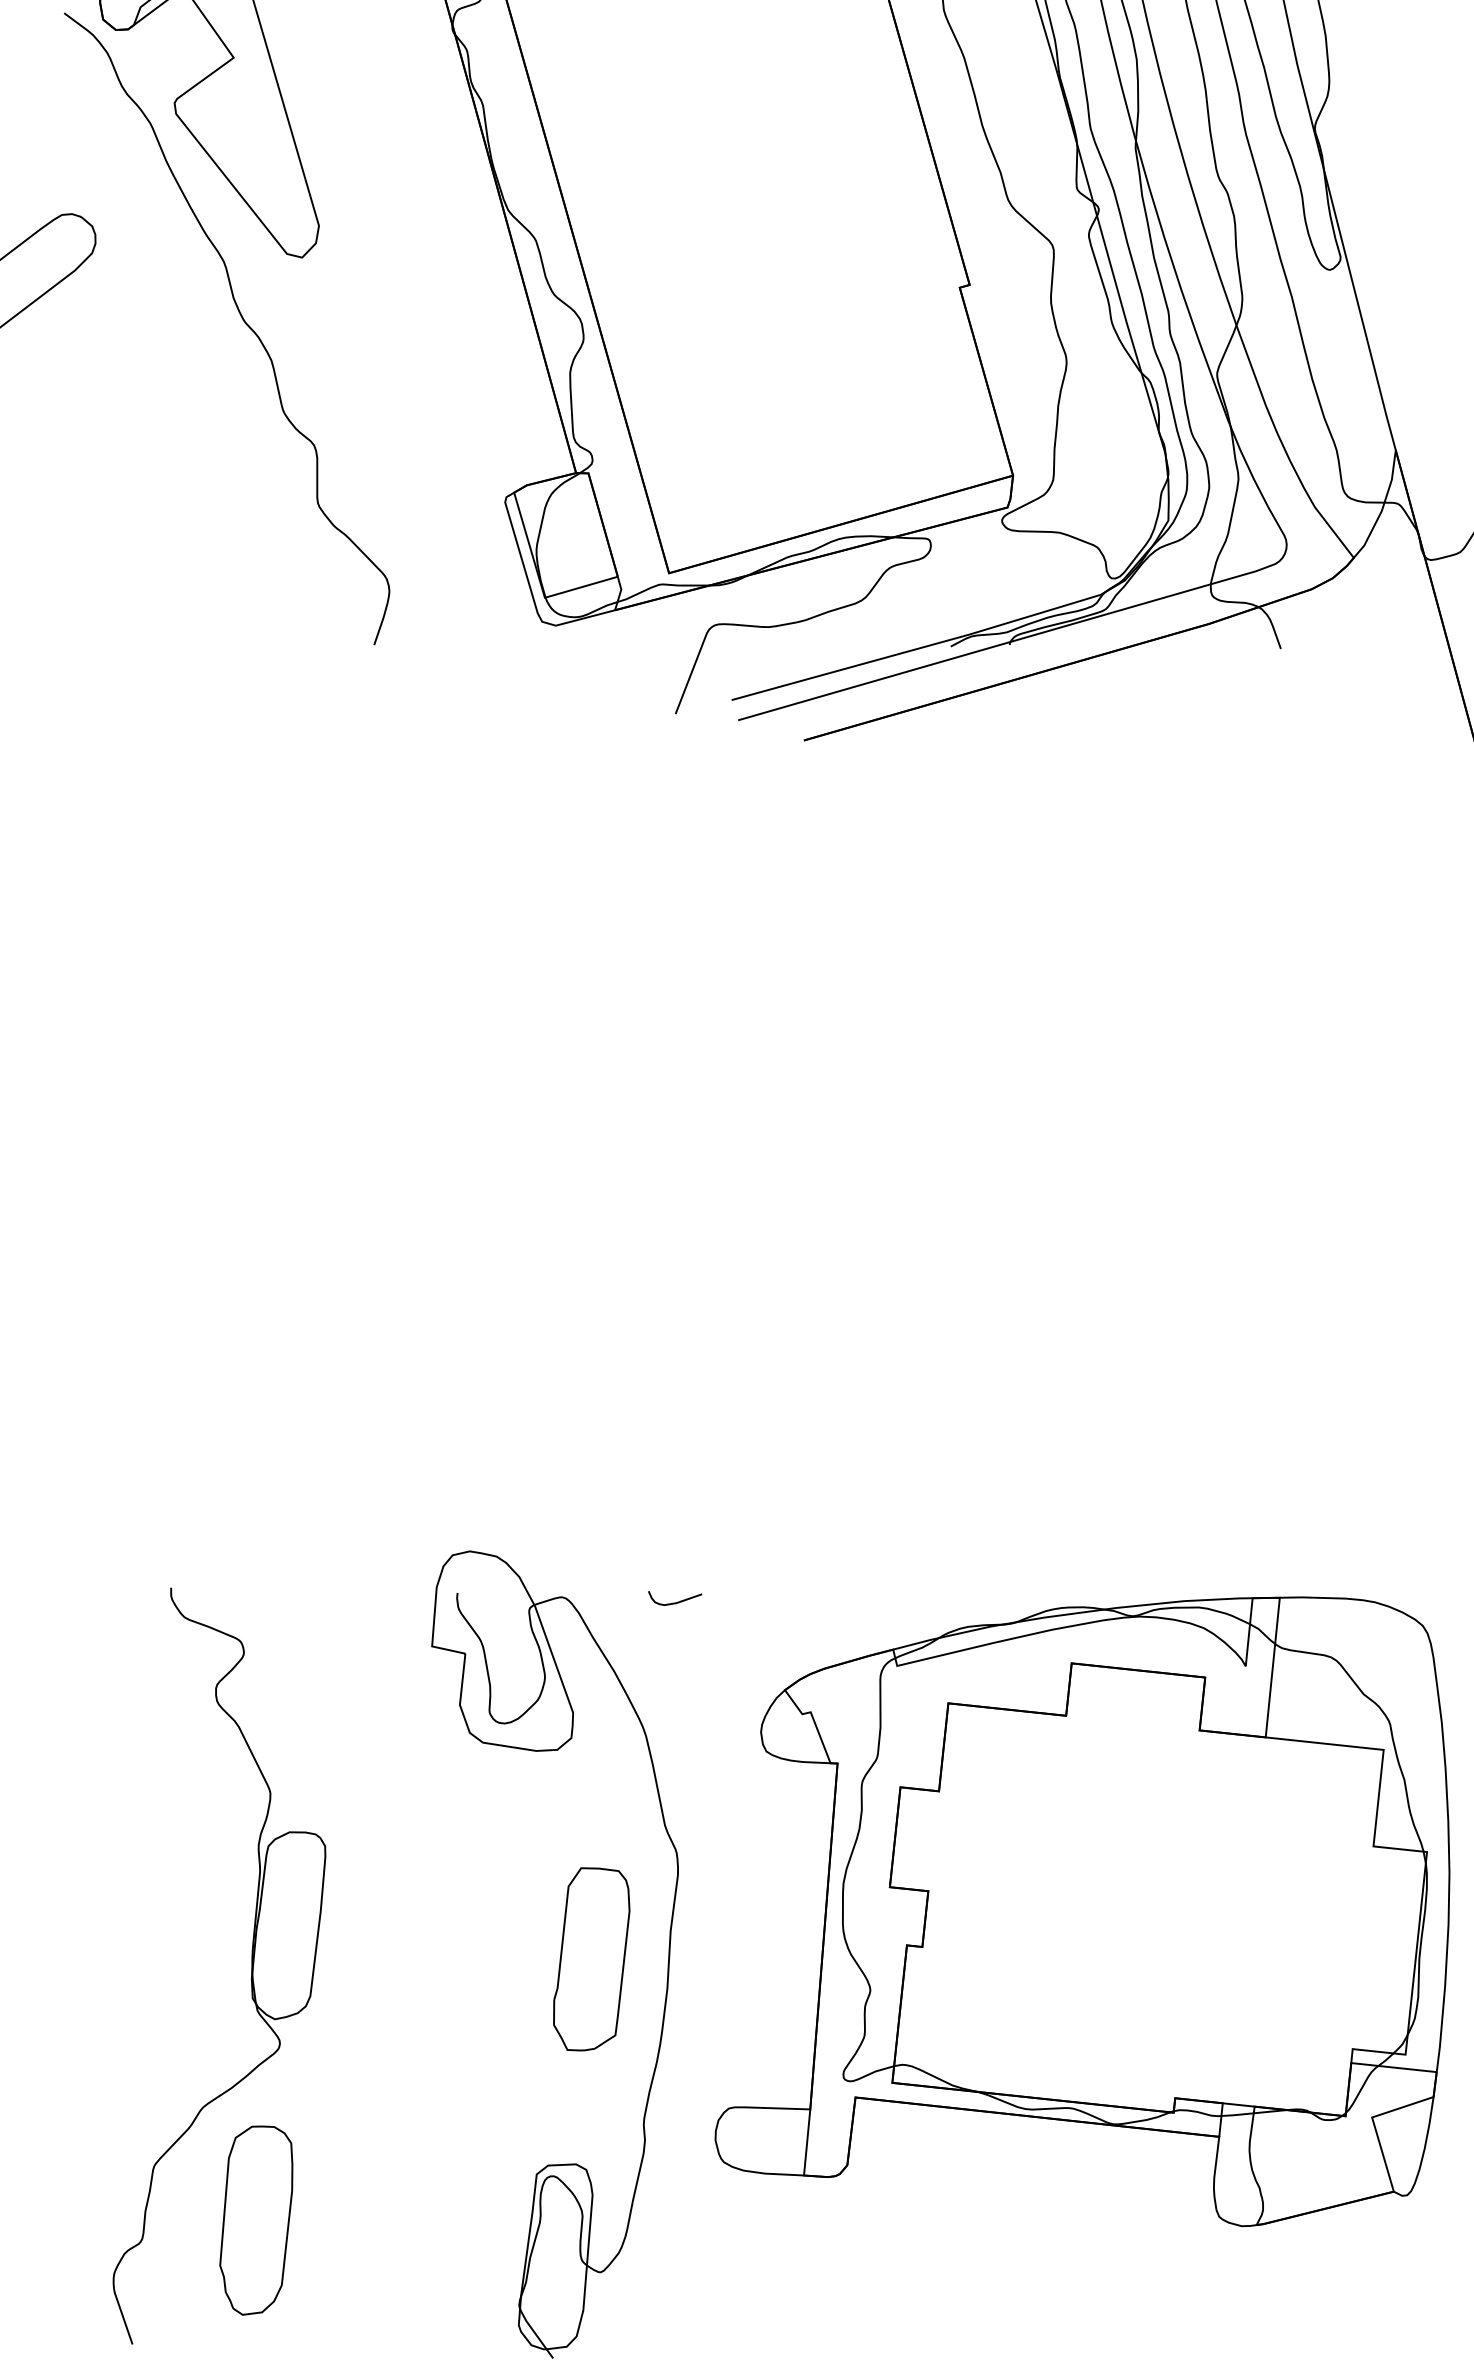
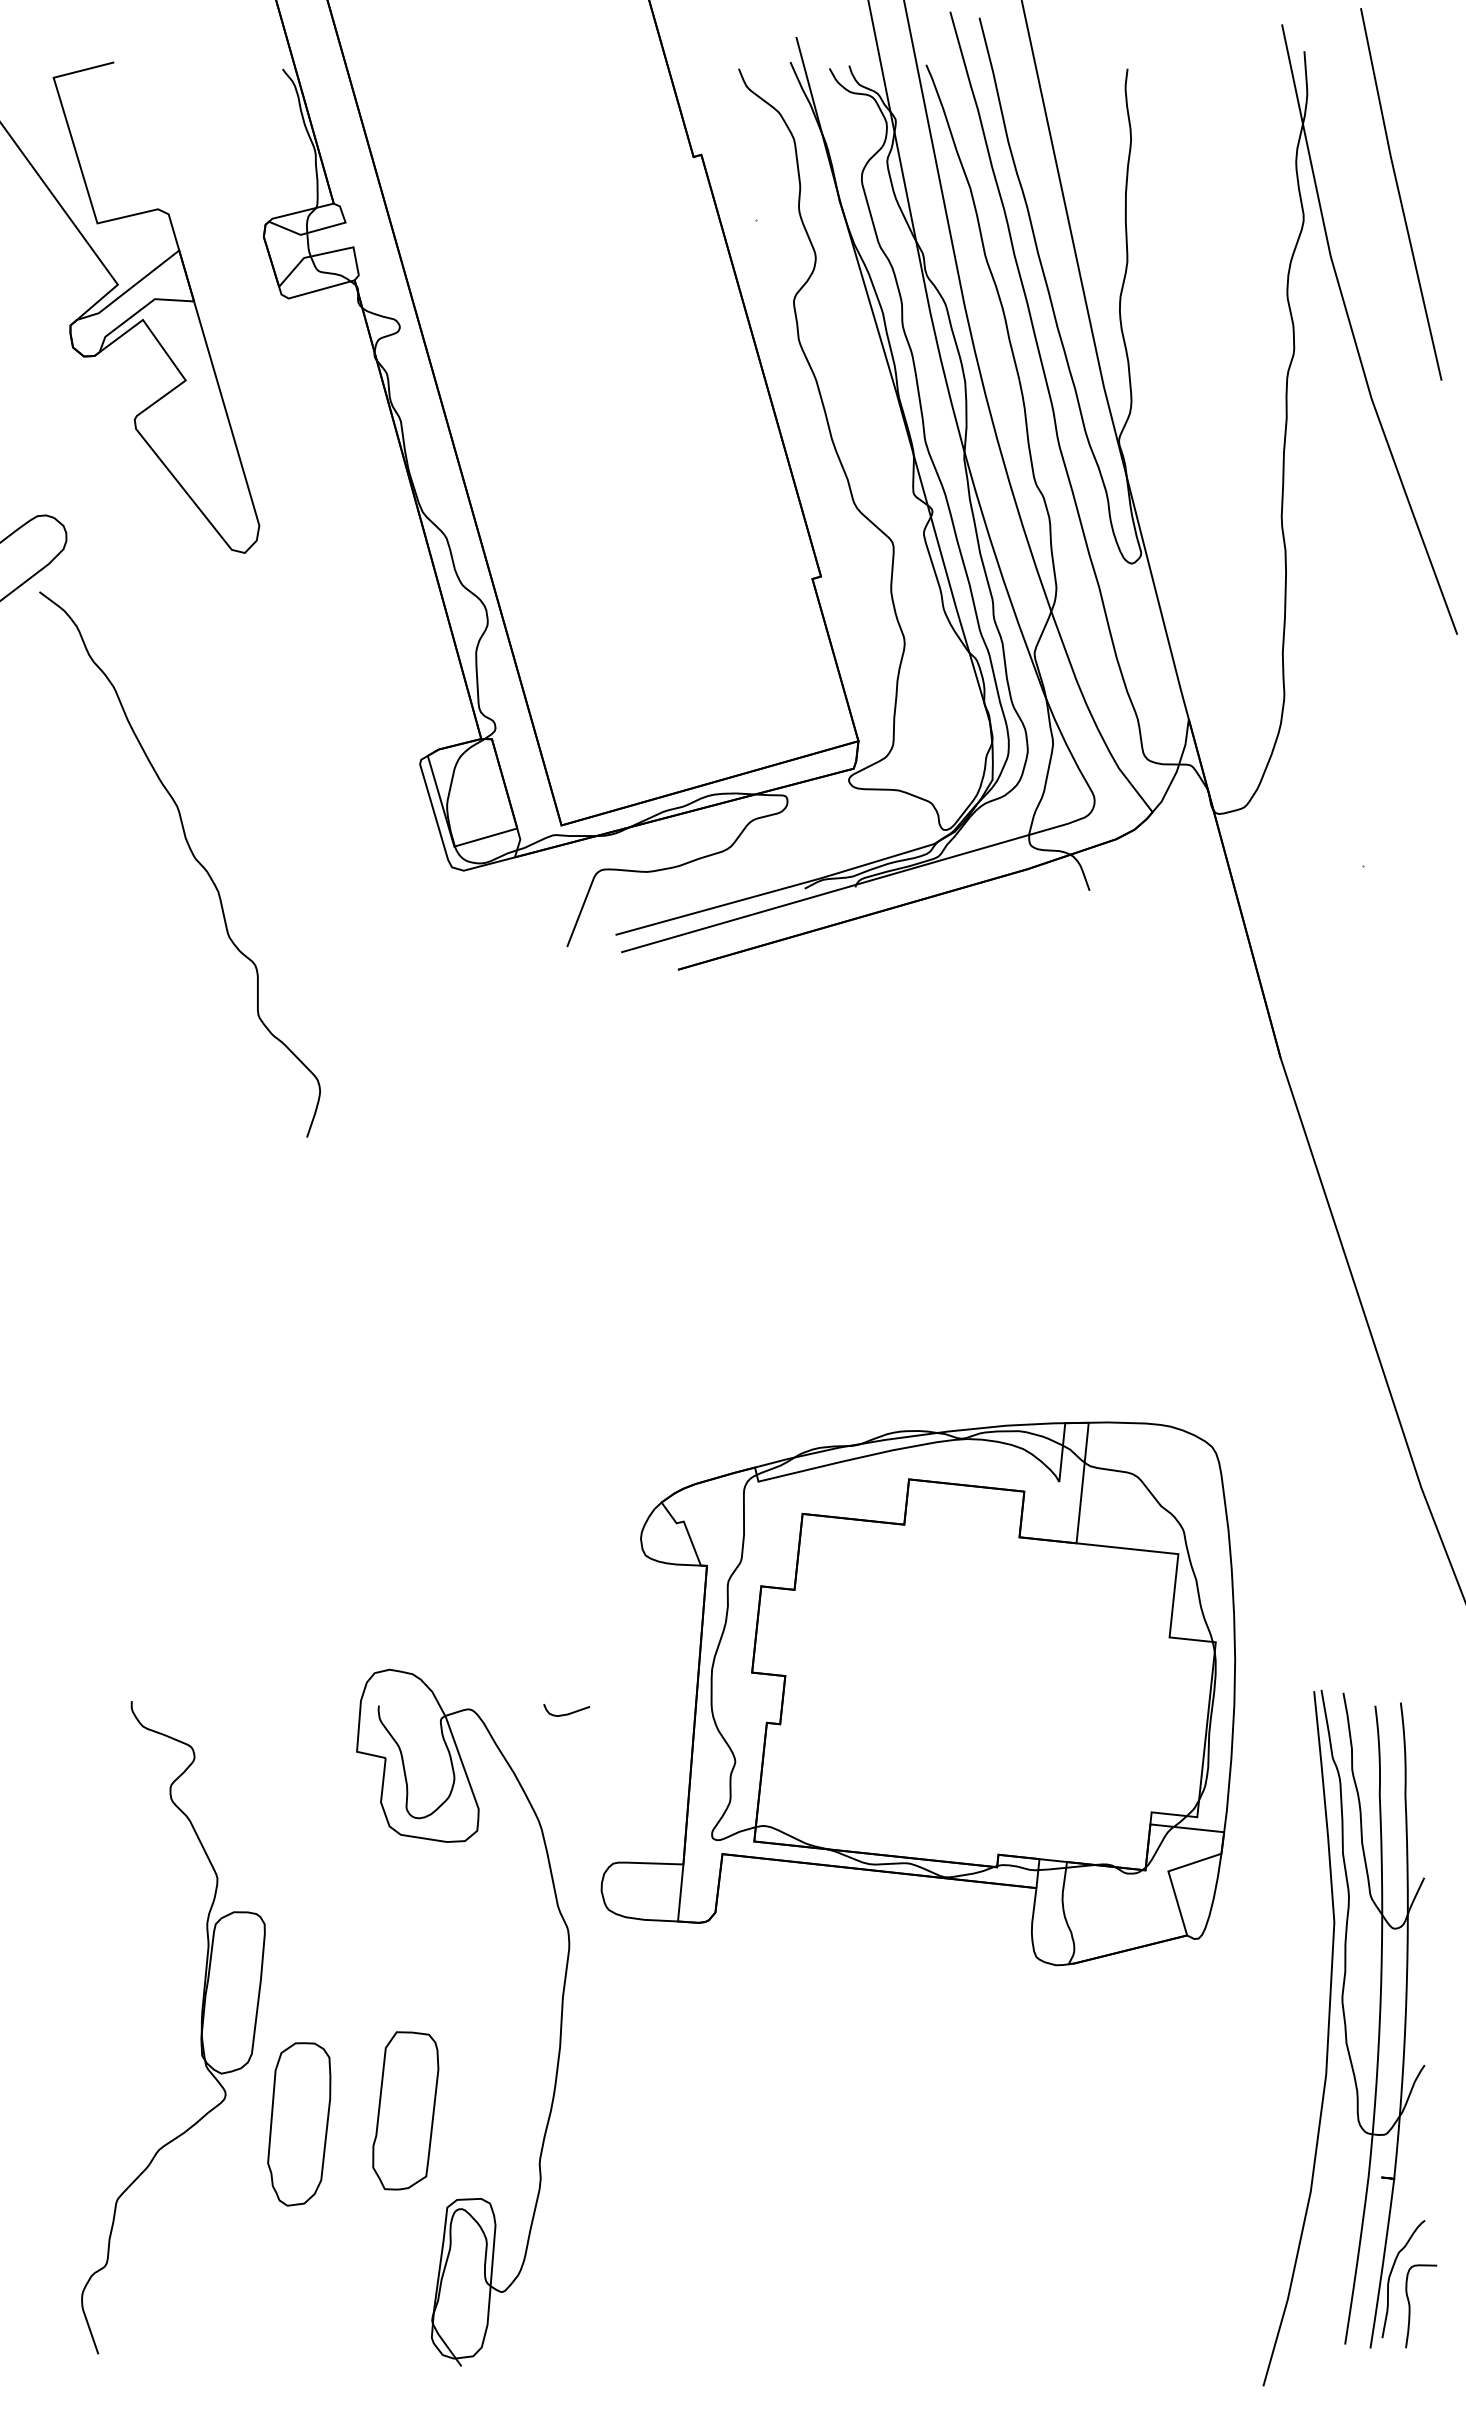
curve: (242, 320) -> (193, 857), moved
part: (1082, 1911) -> (918, 1693), moved
part: (591, 1958) -> (405, 2110), moved
part: (256, 2220) -> (299, 2124), moved

